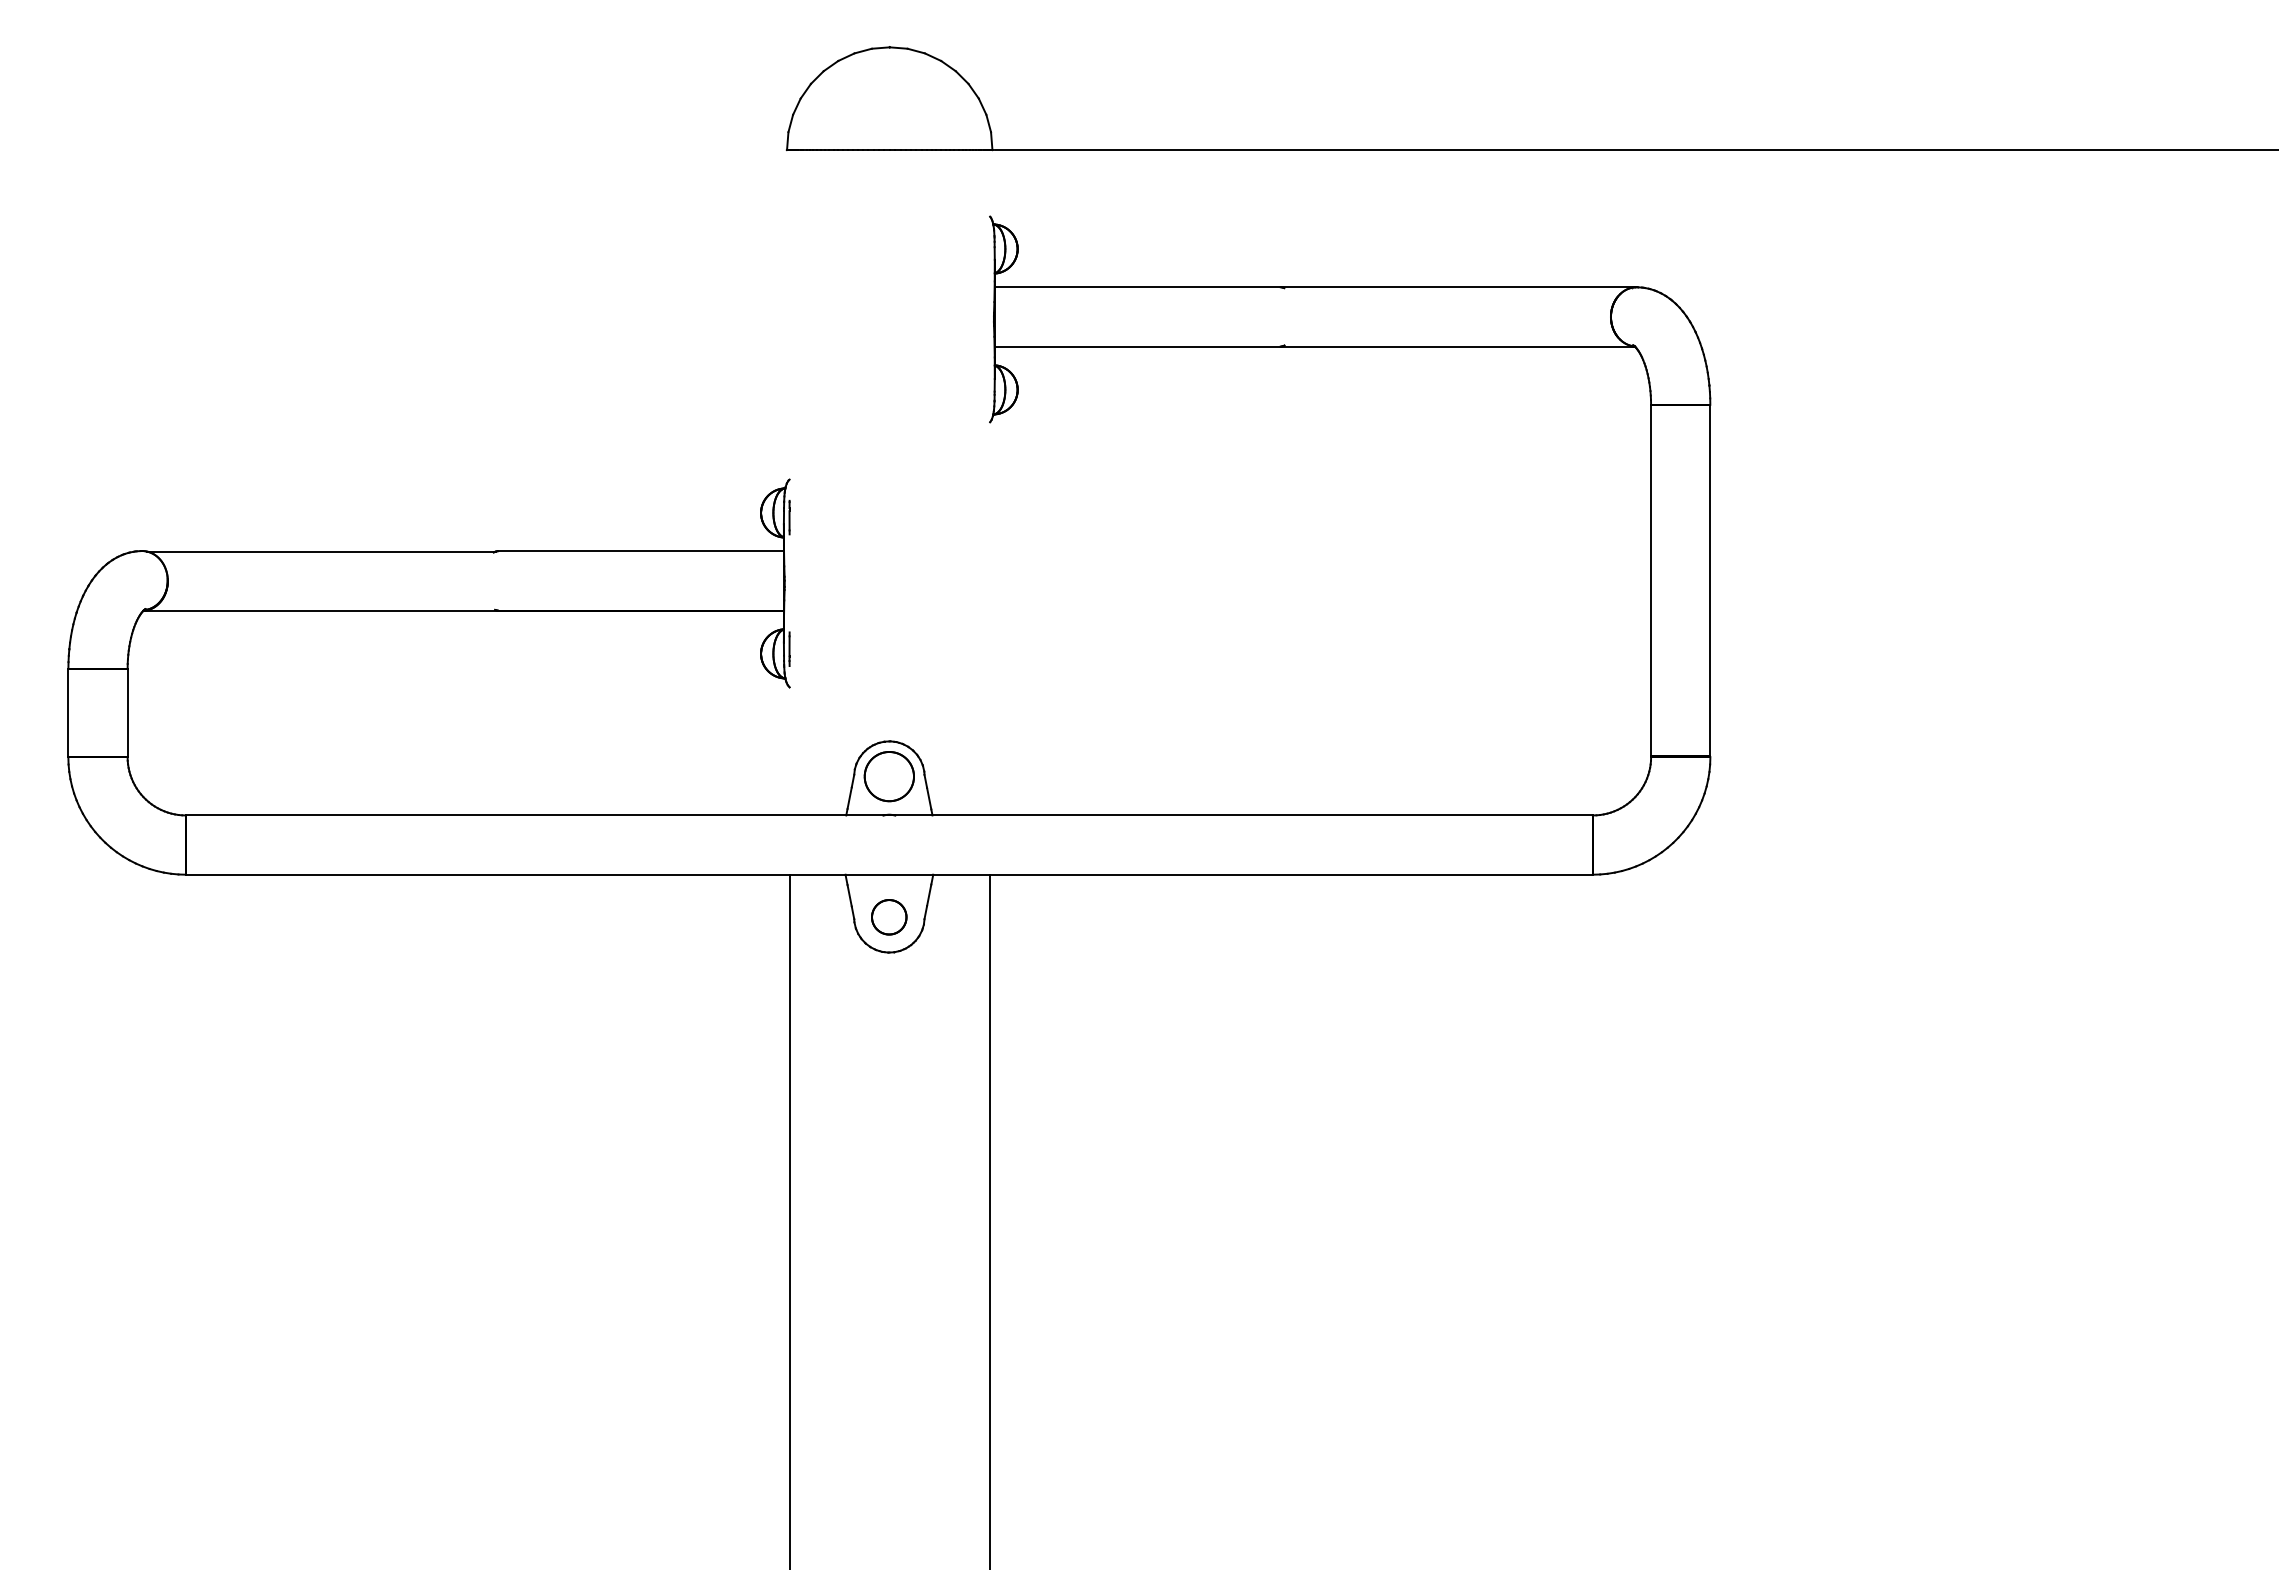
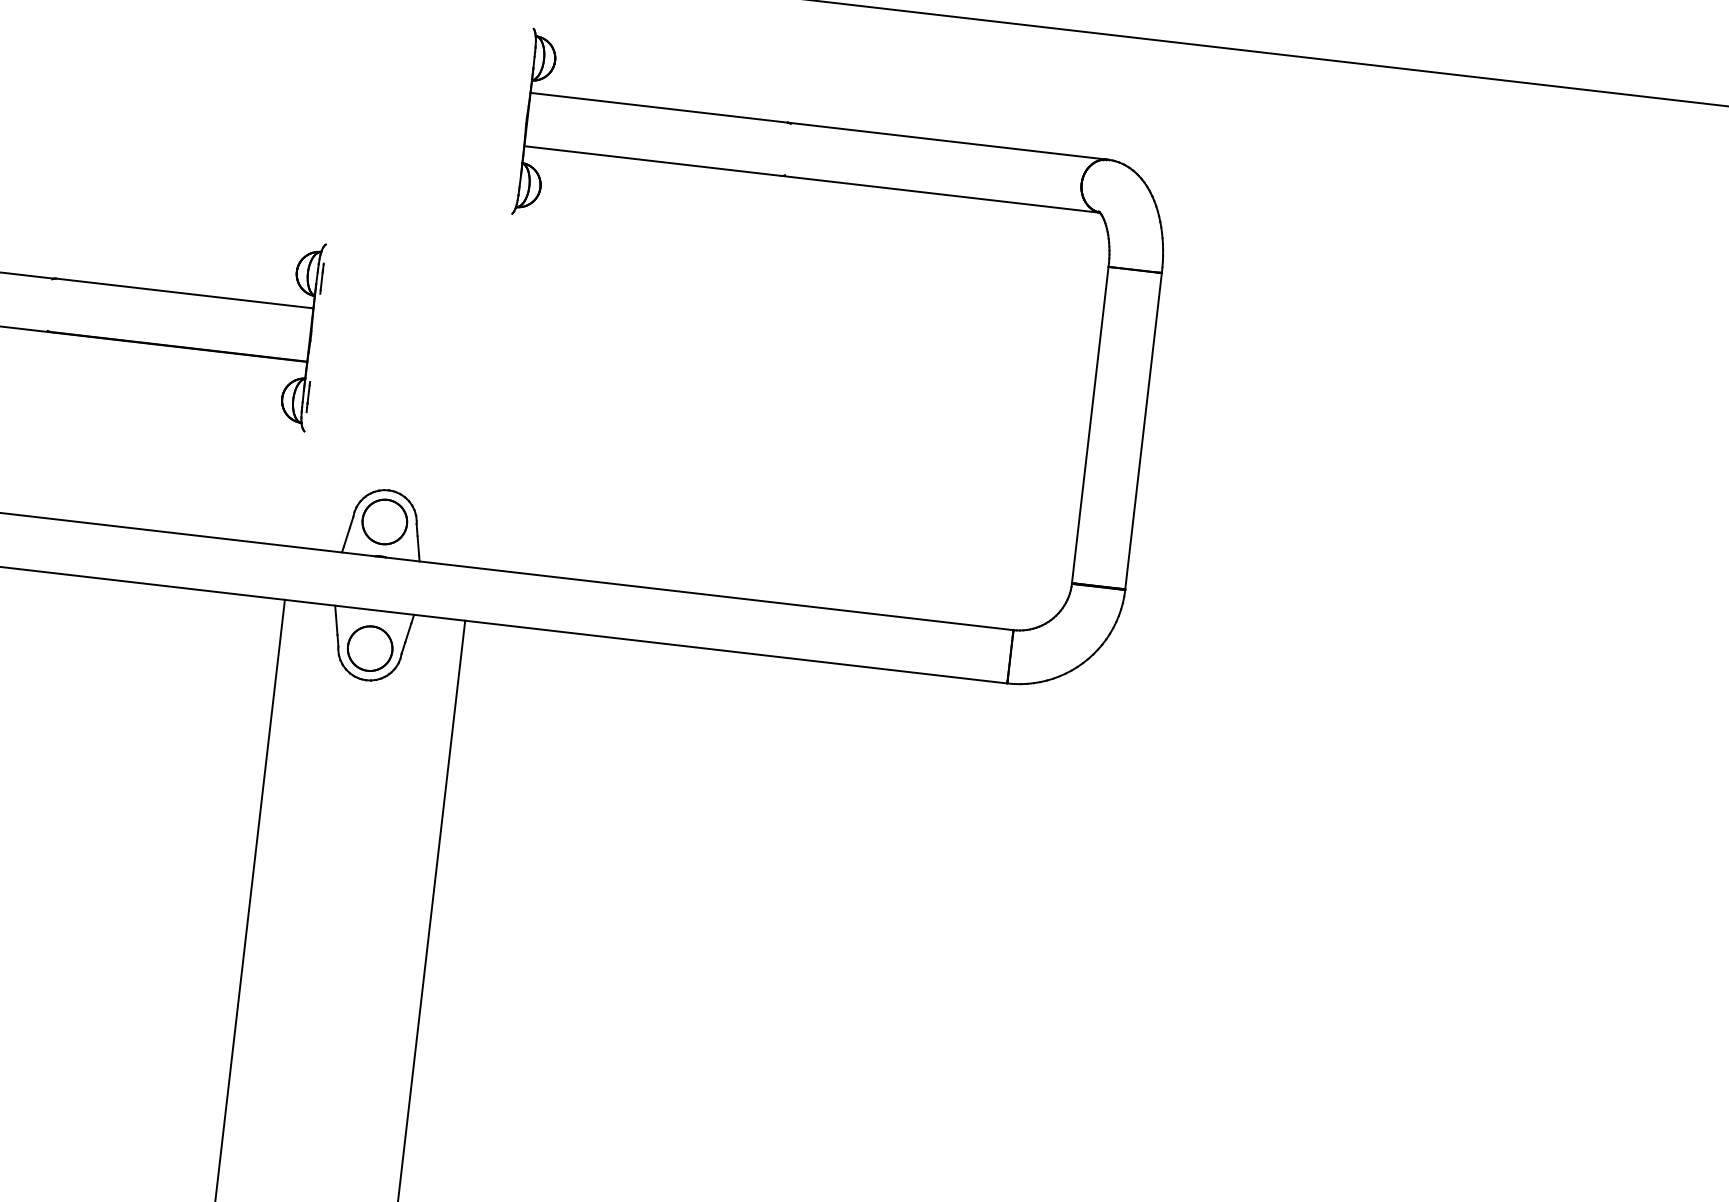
part: (888, 916) -> (369, 647), size x1.43

